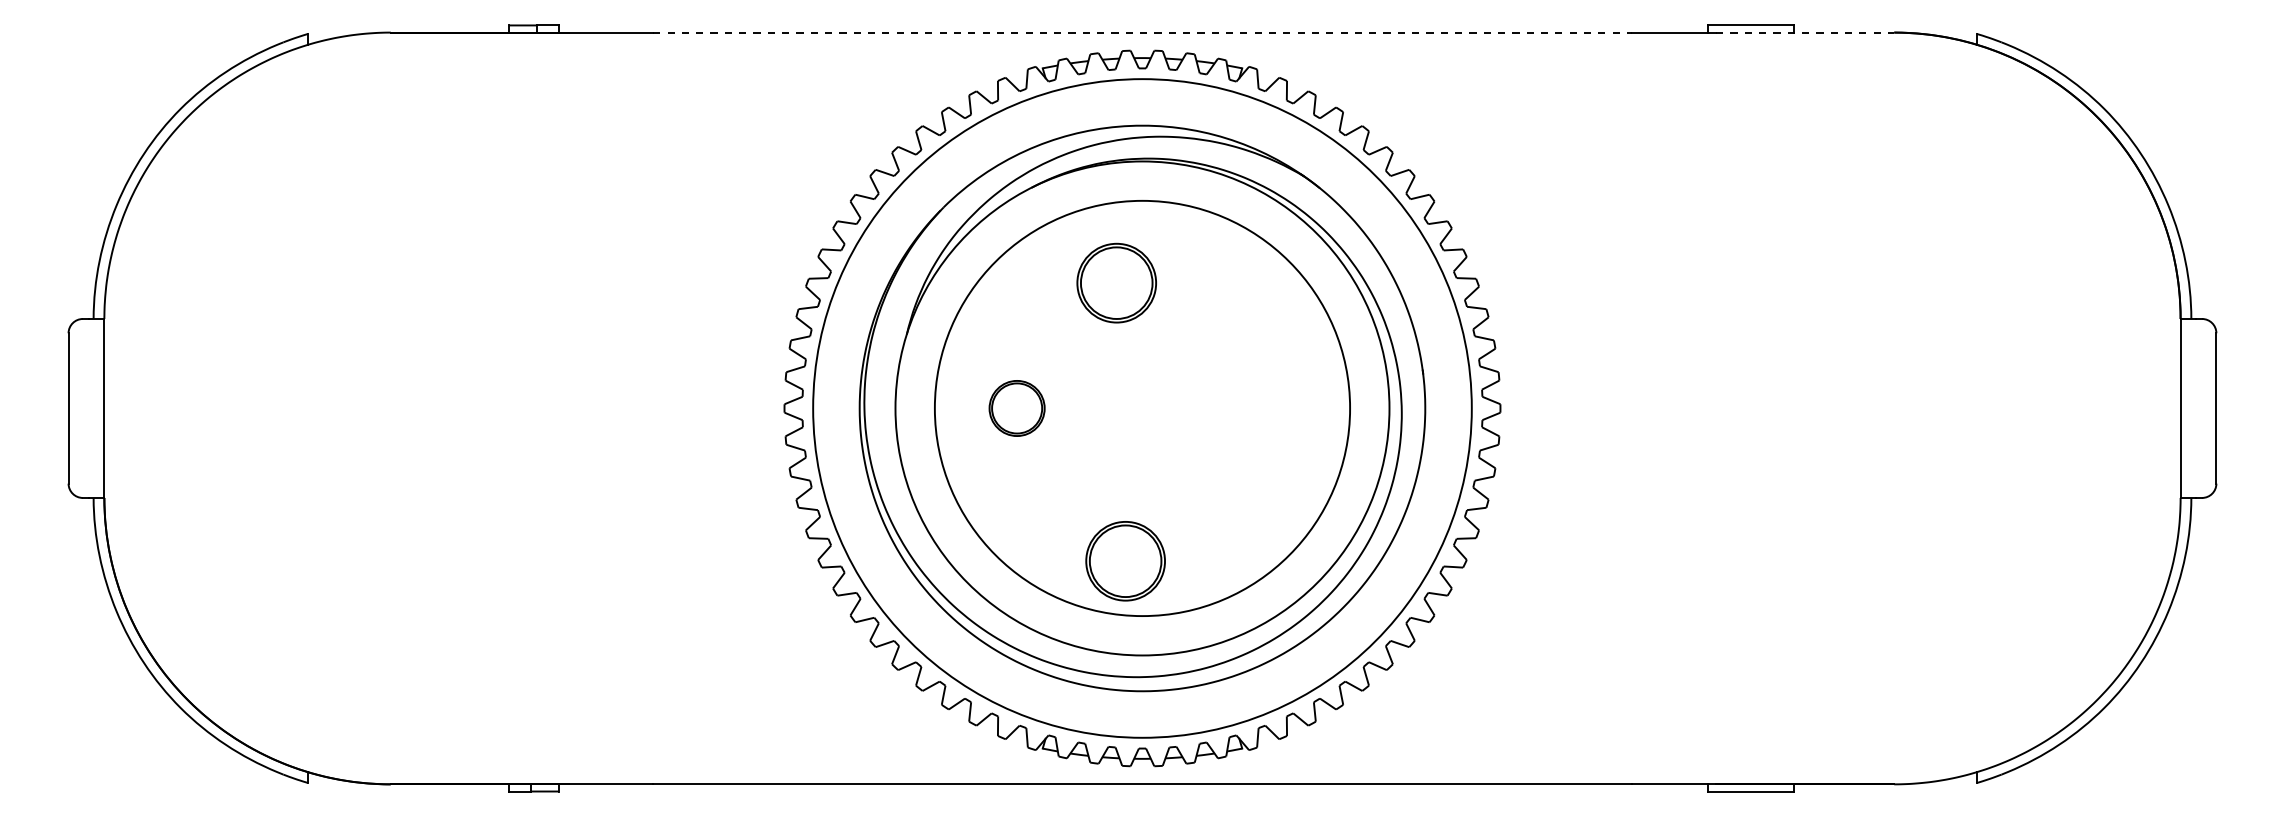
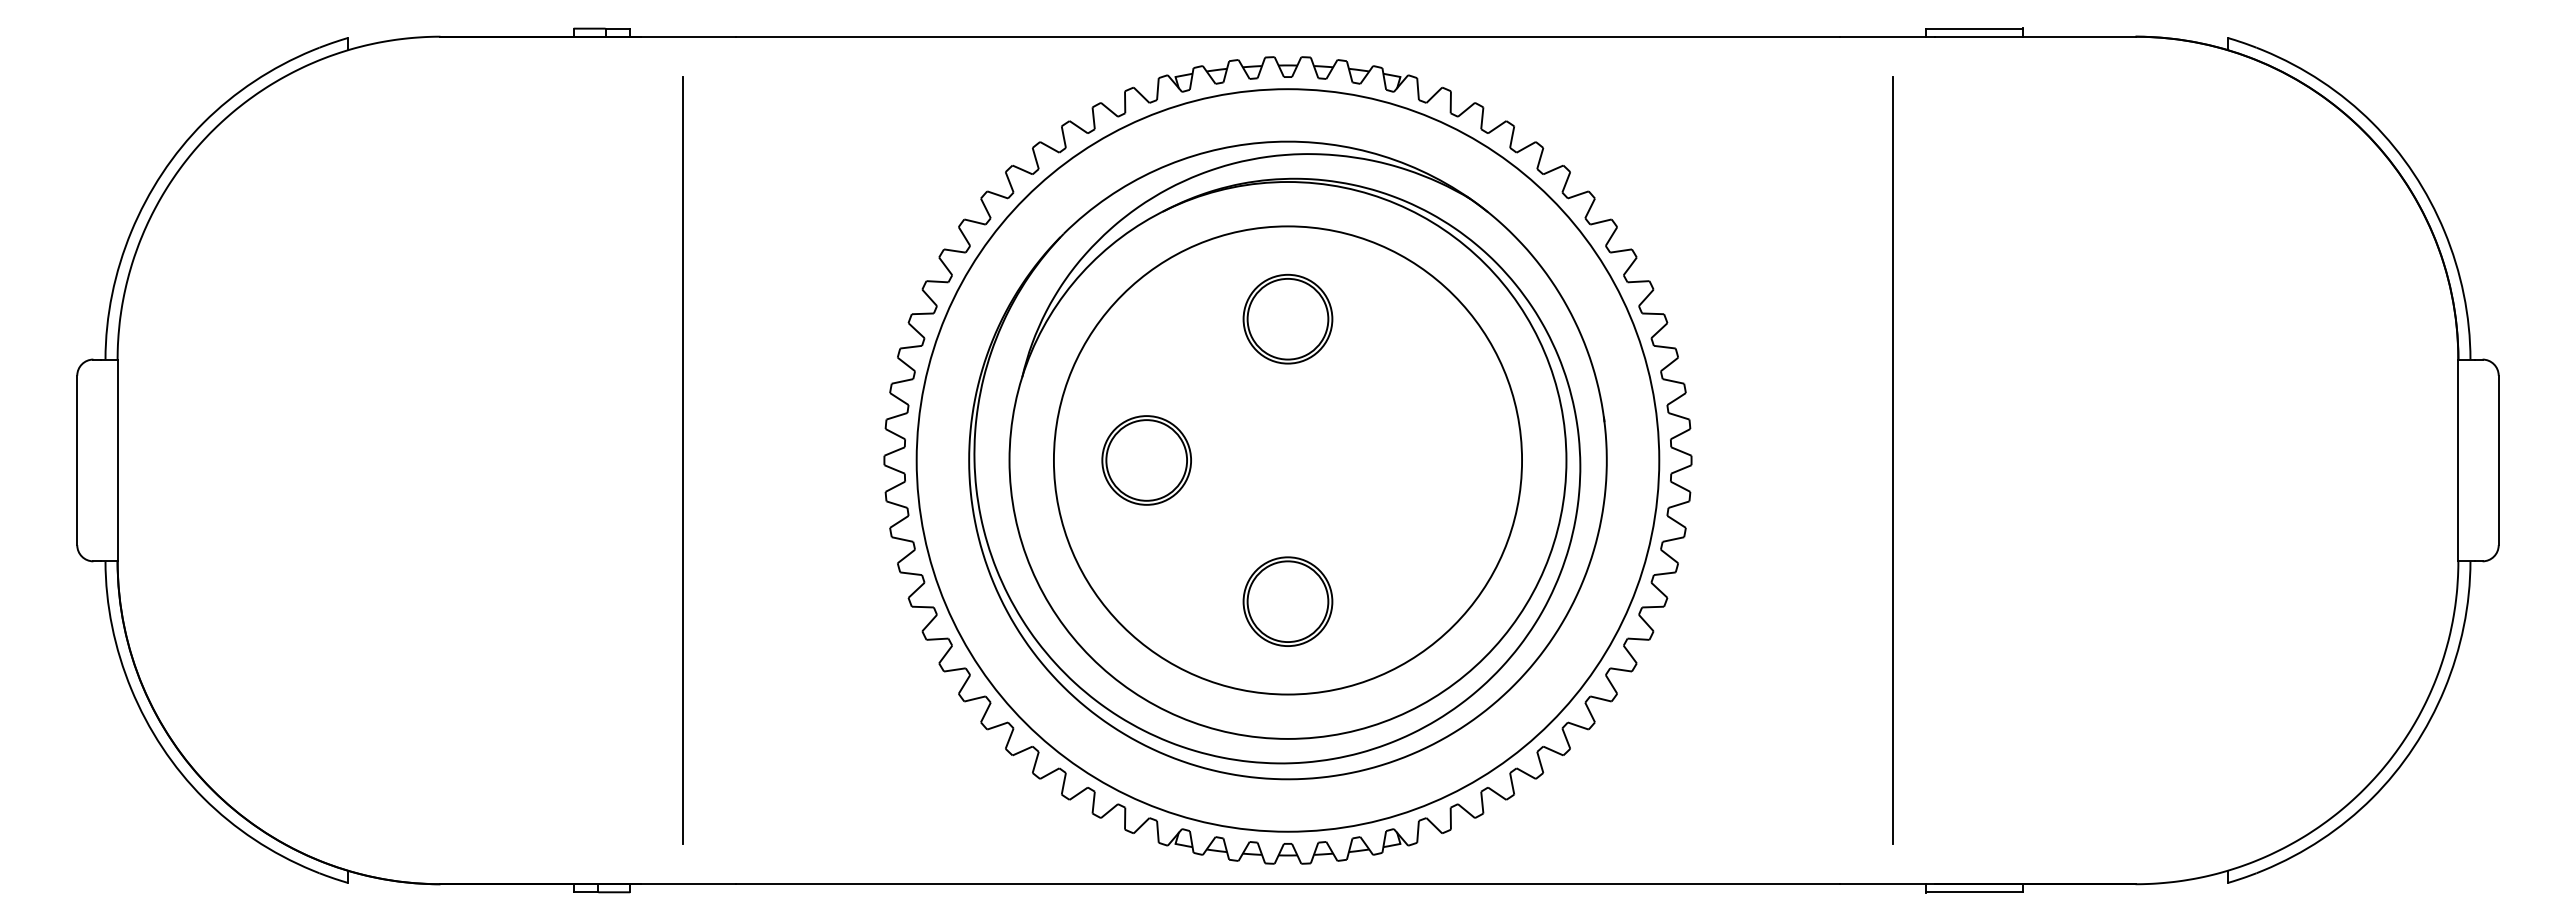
line: (1142, 32) -> (1287, 36), dashed -> solid
line: (1805, 32) -> (2035, 36), dashed -> solid
part: (1116, 282) -> (1287, 318), moved
line: (605, 408) -> (682, 460), added
part: (1016, 408) -> (1146, 460), size x1.43
line: (1679, 408) -> (1893, 460), added
part: (1125, 561) -> (1287, 601), moved

